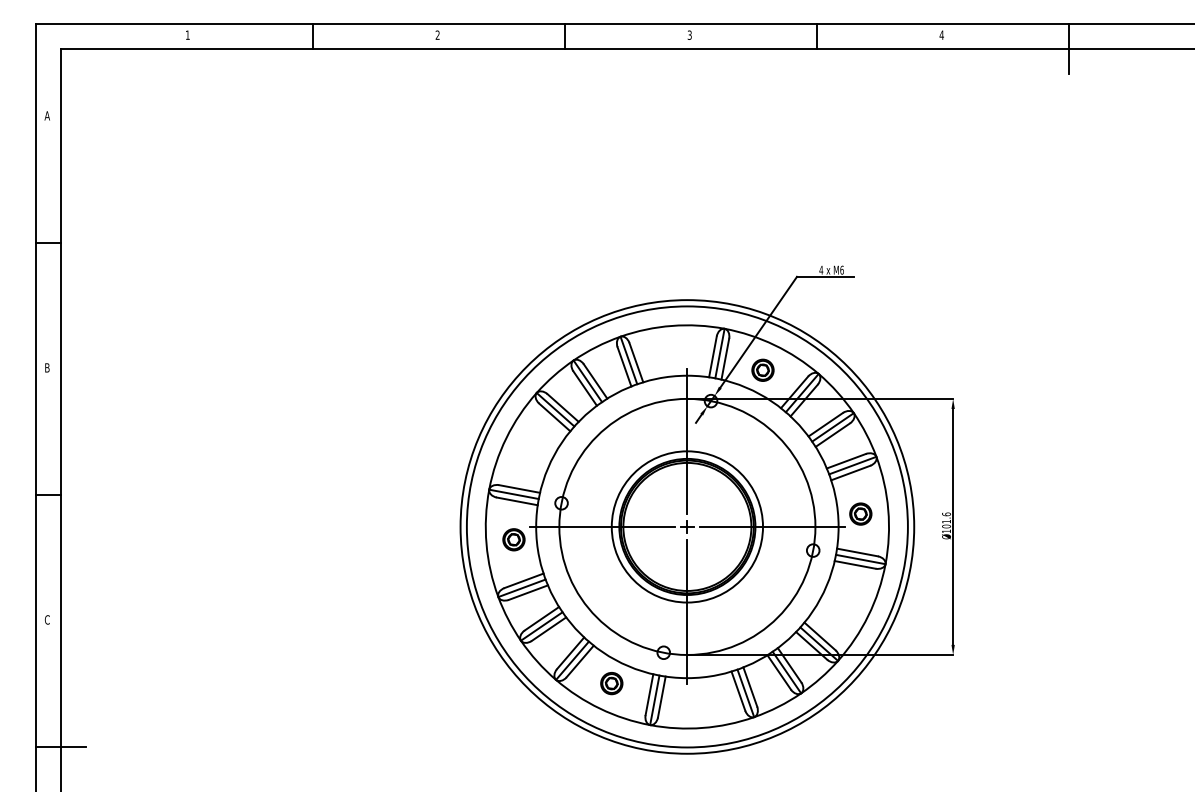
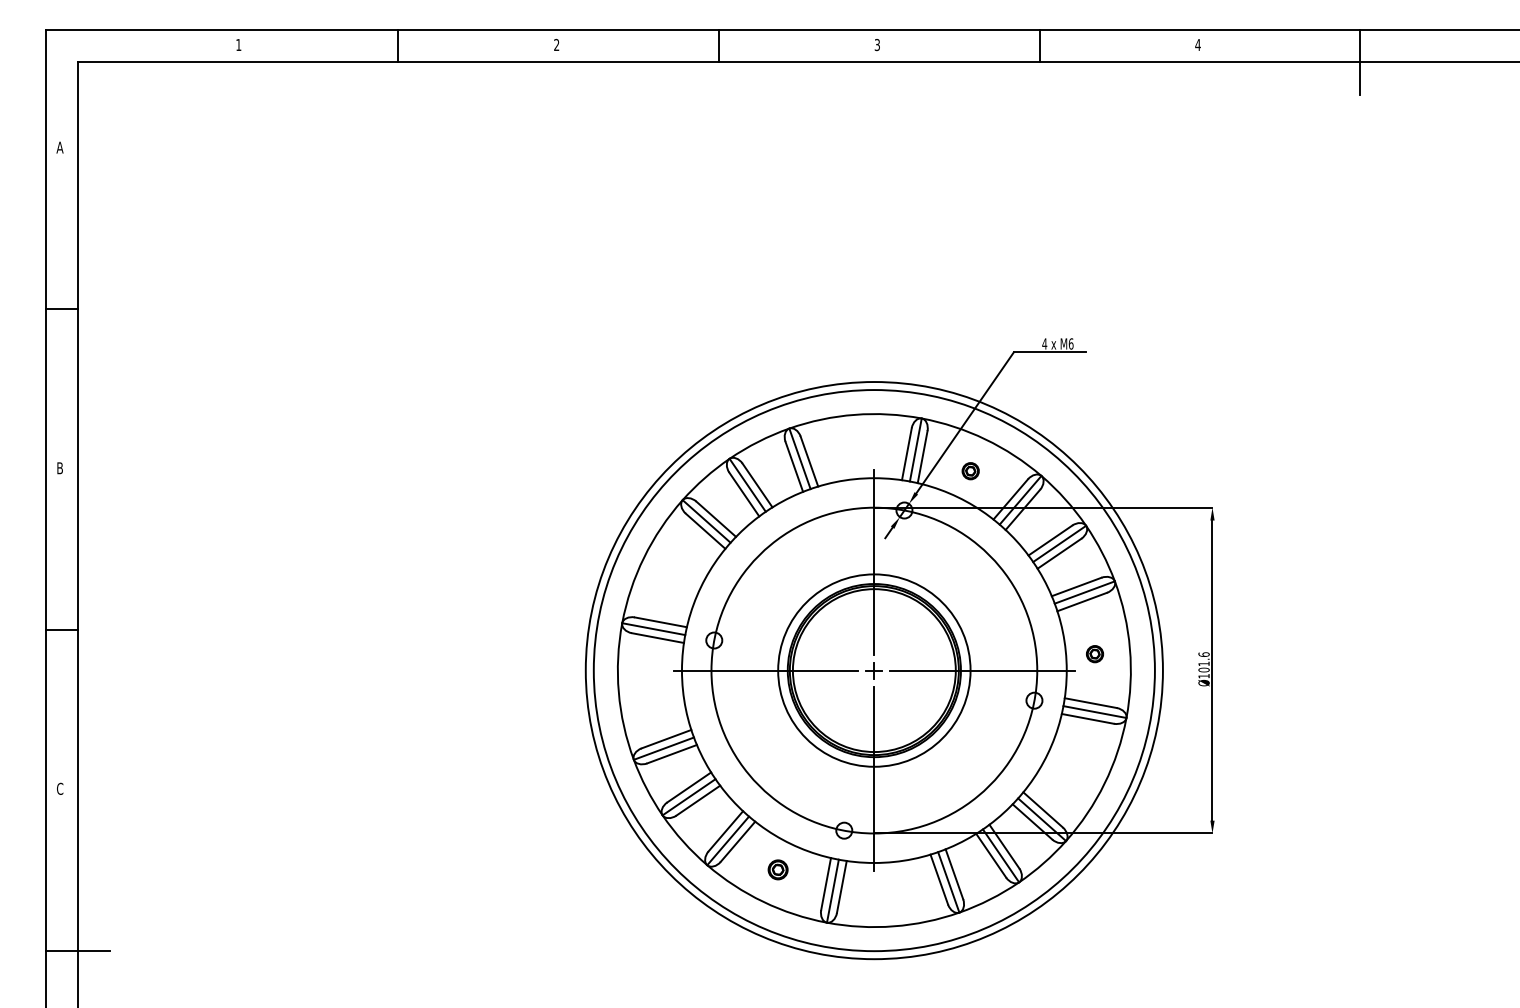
part: (762, 369) -> (970, 470), size x0.6
part: (860, 513) -> (1094, 653), size x0.6
part: (513, 539) -> (653, 686), removed
part: (611, 683) -> (777, 869), size x0.7

